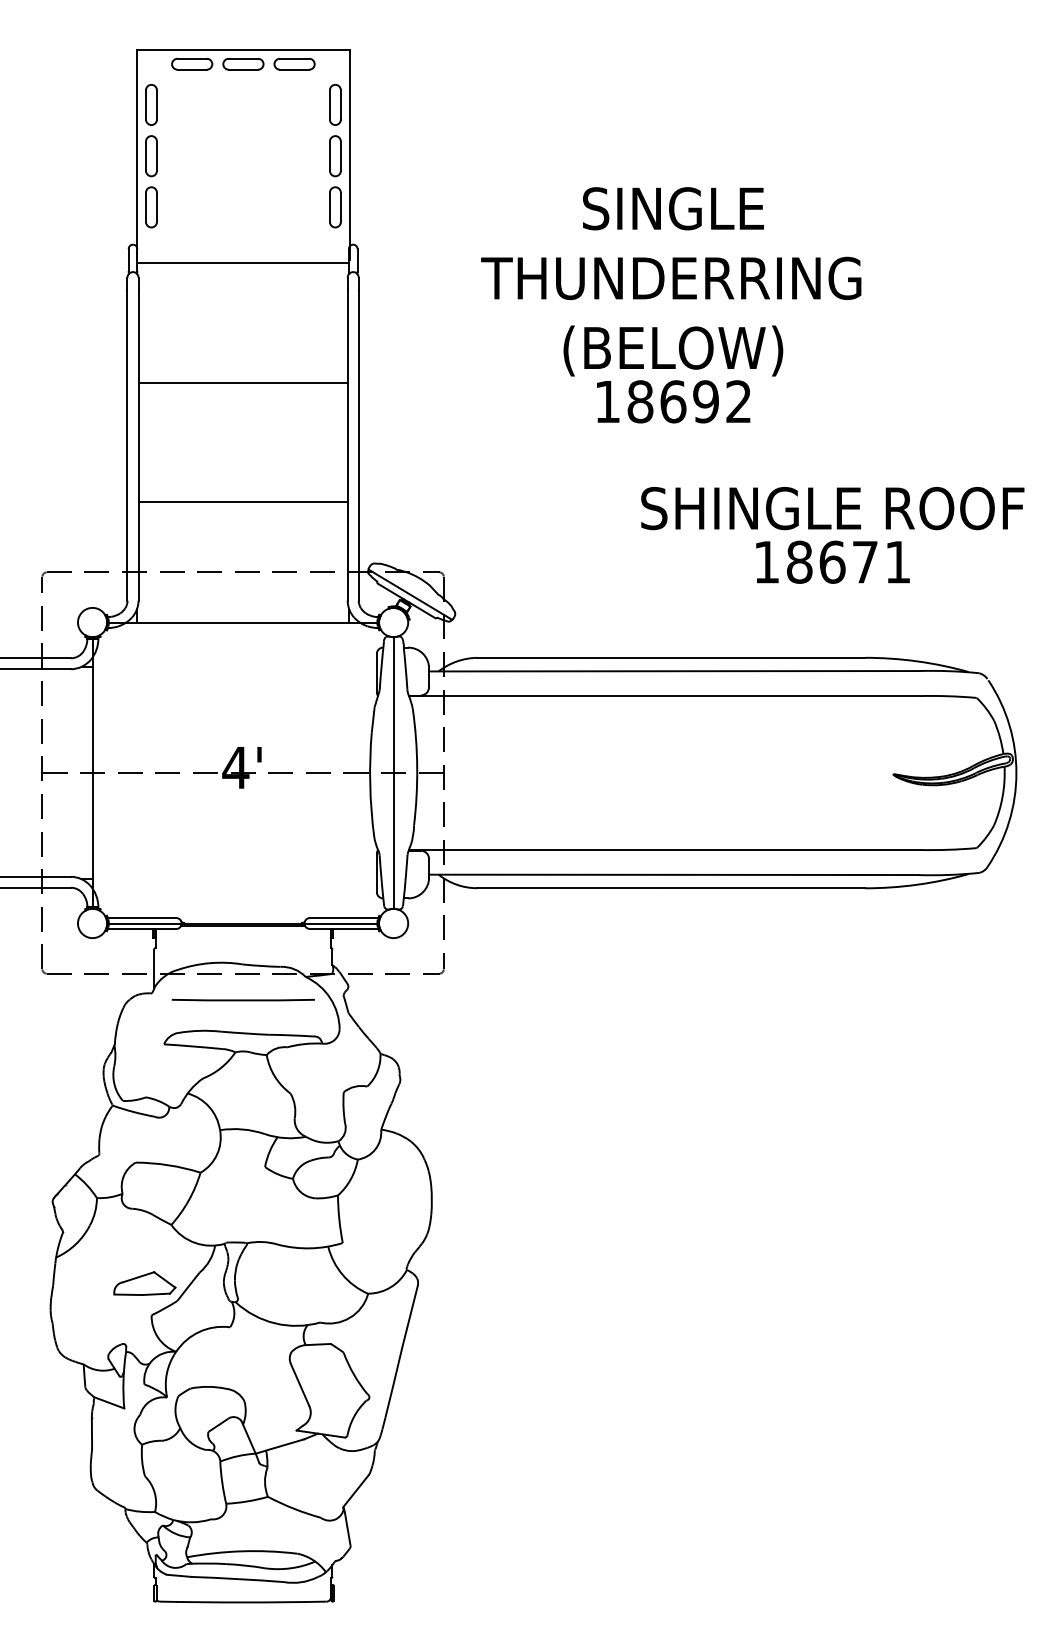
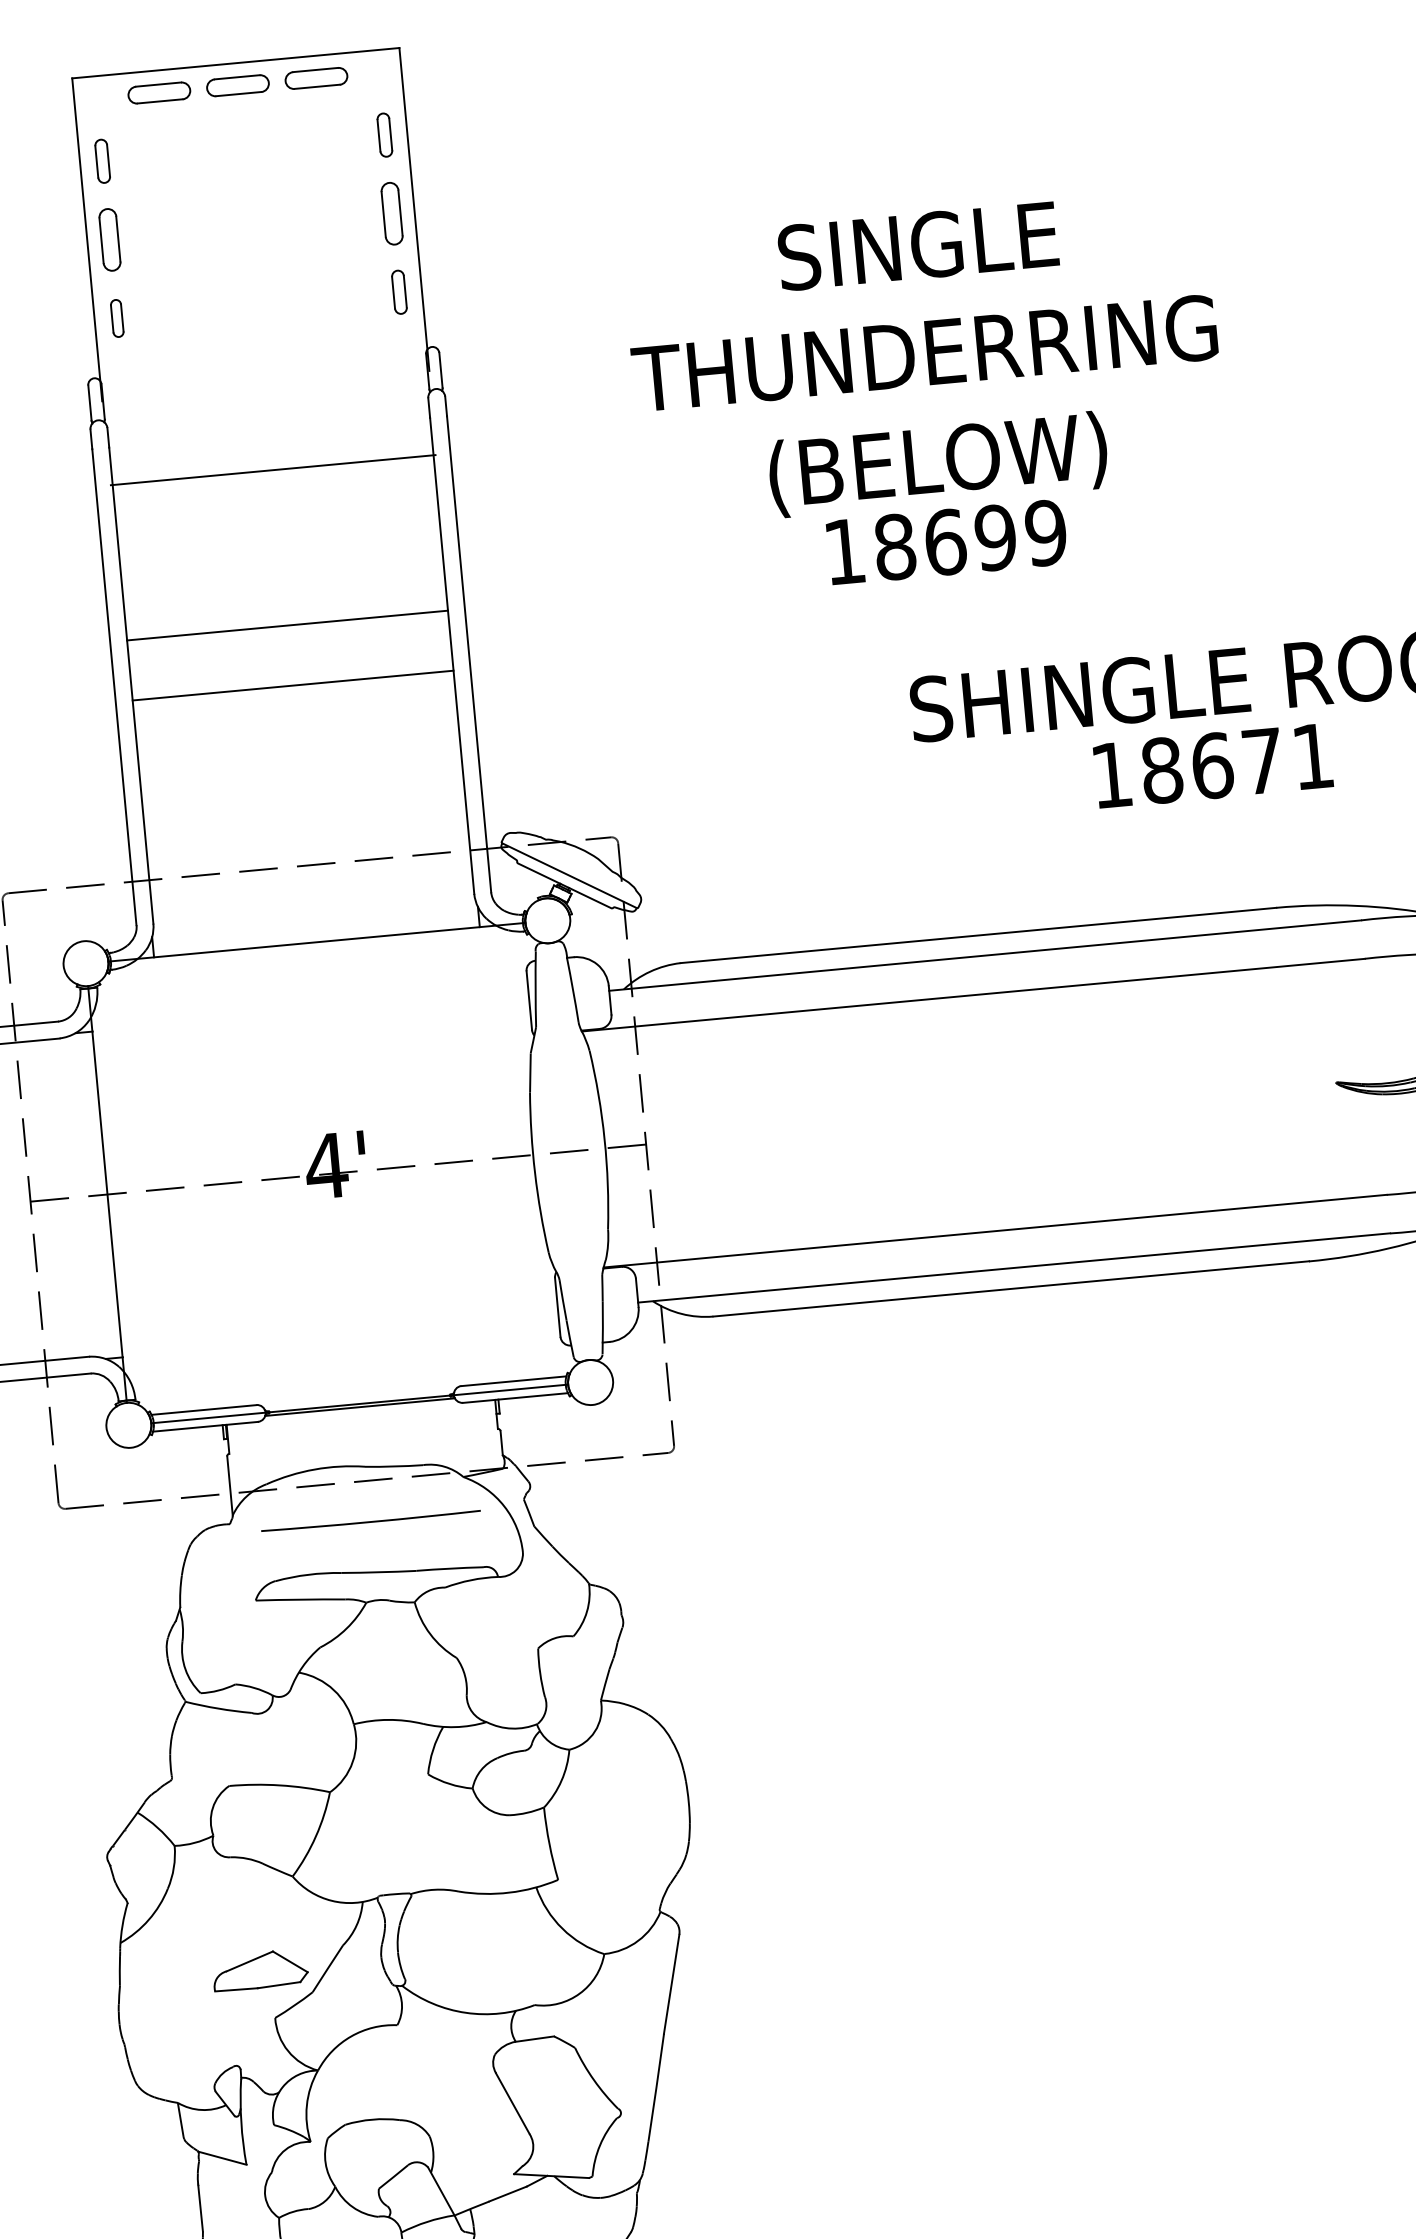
part: (151, 104) -> (102, 160), size x0.7
part: (335, 104) -> (384, 134), size x0.7
part: (151, 207) -> (117, 318), size x0.6
part: (335, 207) -> (399, 292), size x0.7
line: (242, 262) -> (272, 469), moved
line: (242, 383) -> (286, 626), moved
text: (738, 401) -> (1045, 532), 18692 -> 18699
line: (242, 502) -> (292, 686), moved
line: (393, 772) -> (568, 1150), removed

